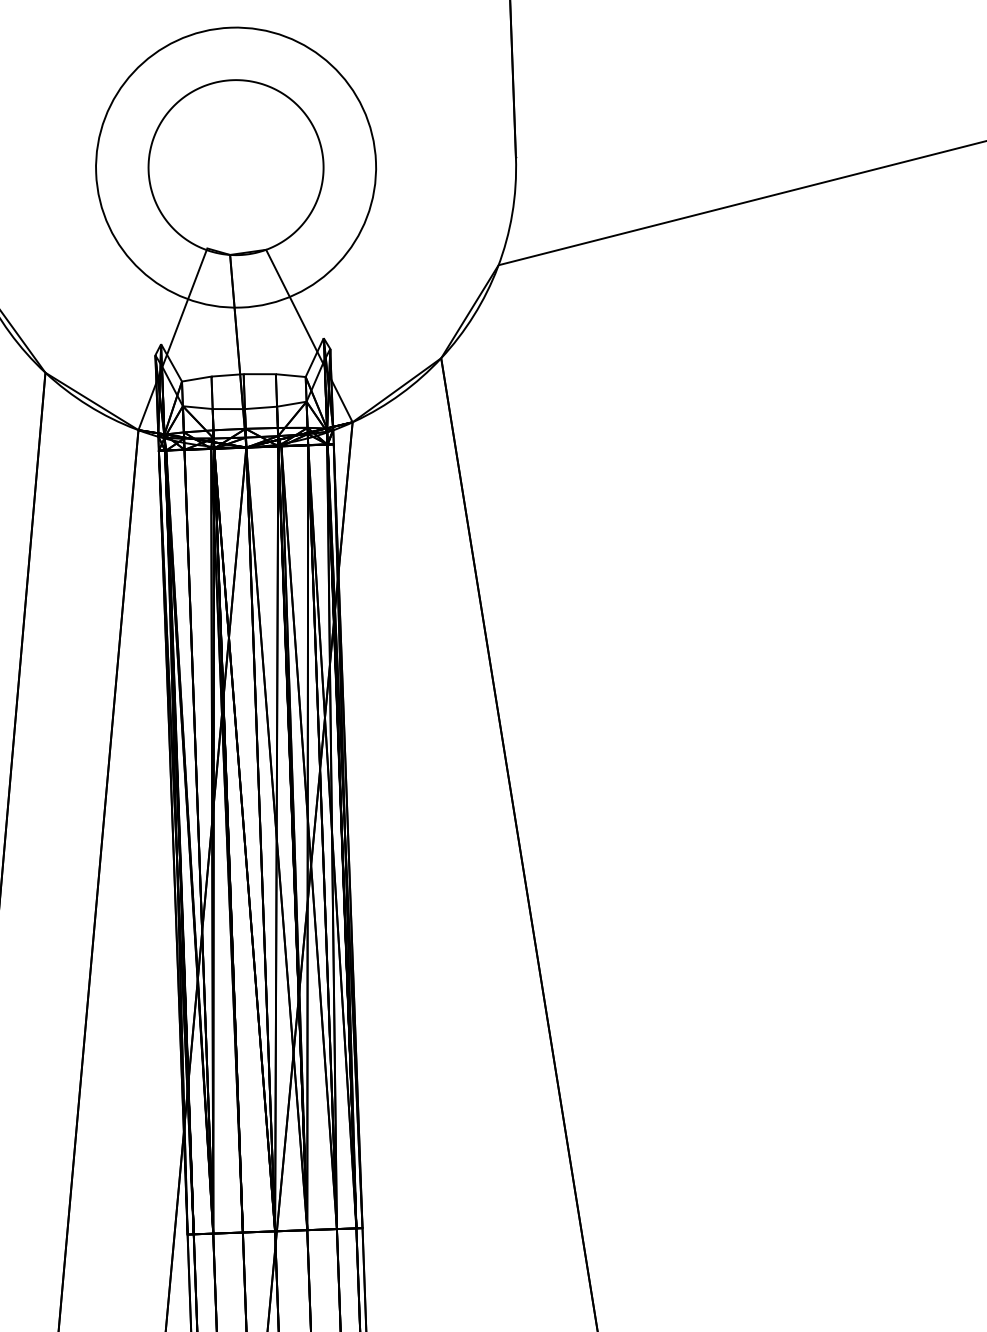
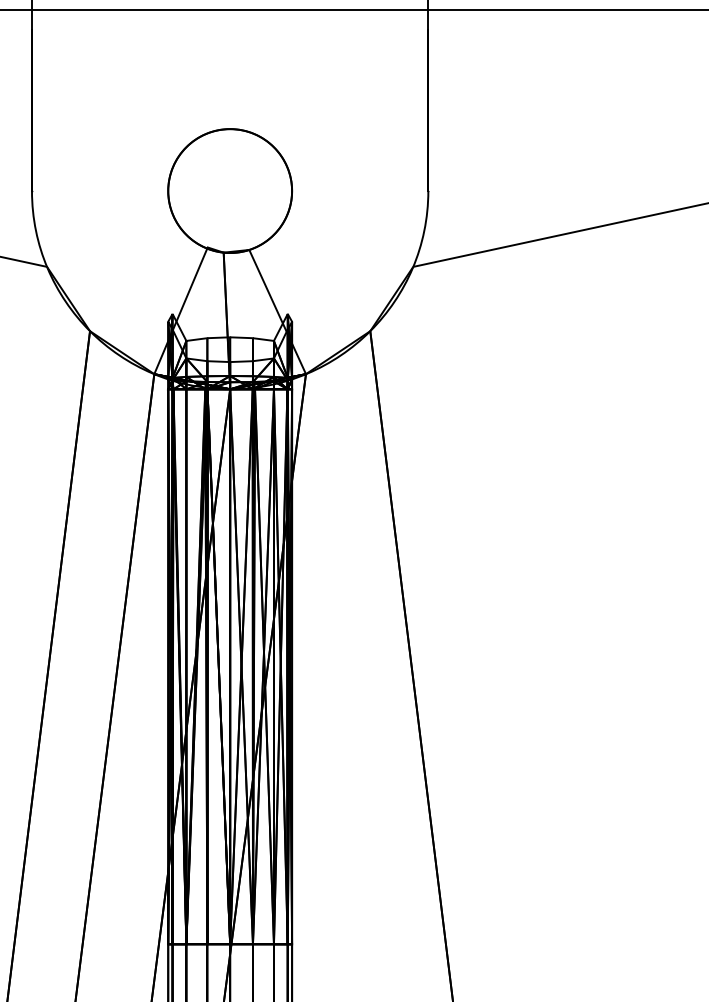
circle: (236, 168) -> (230, 191), size x0.62

